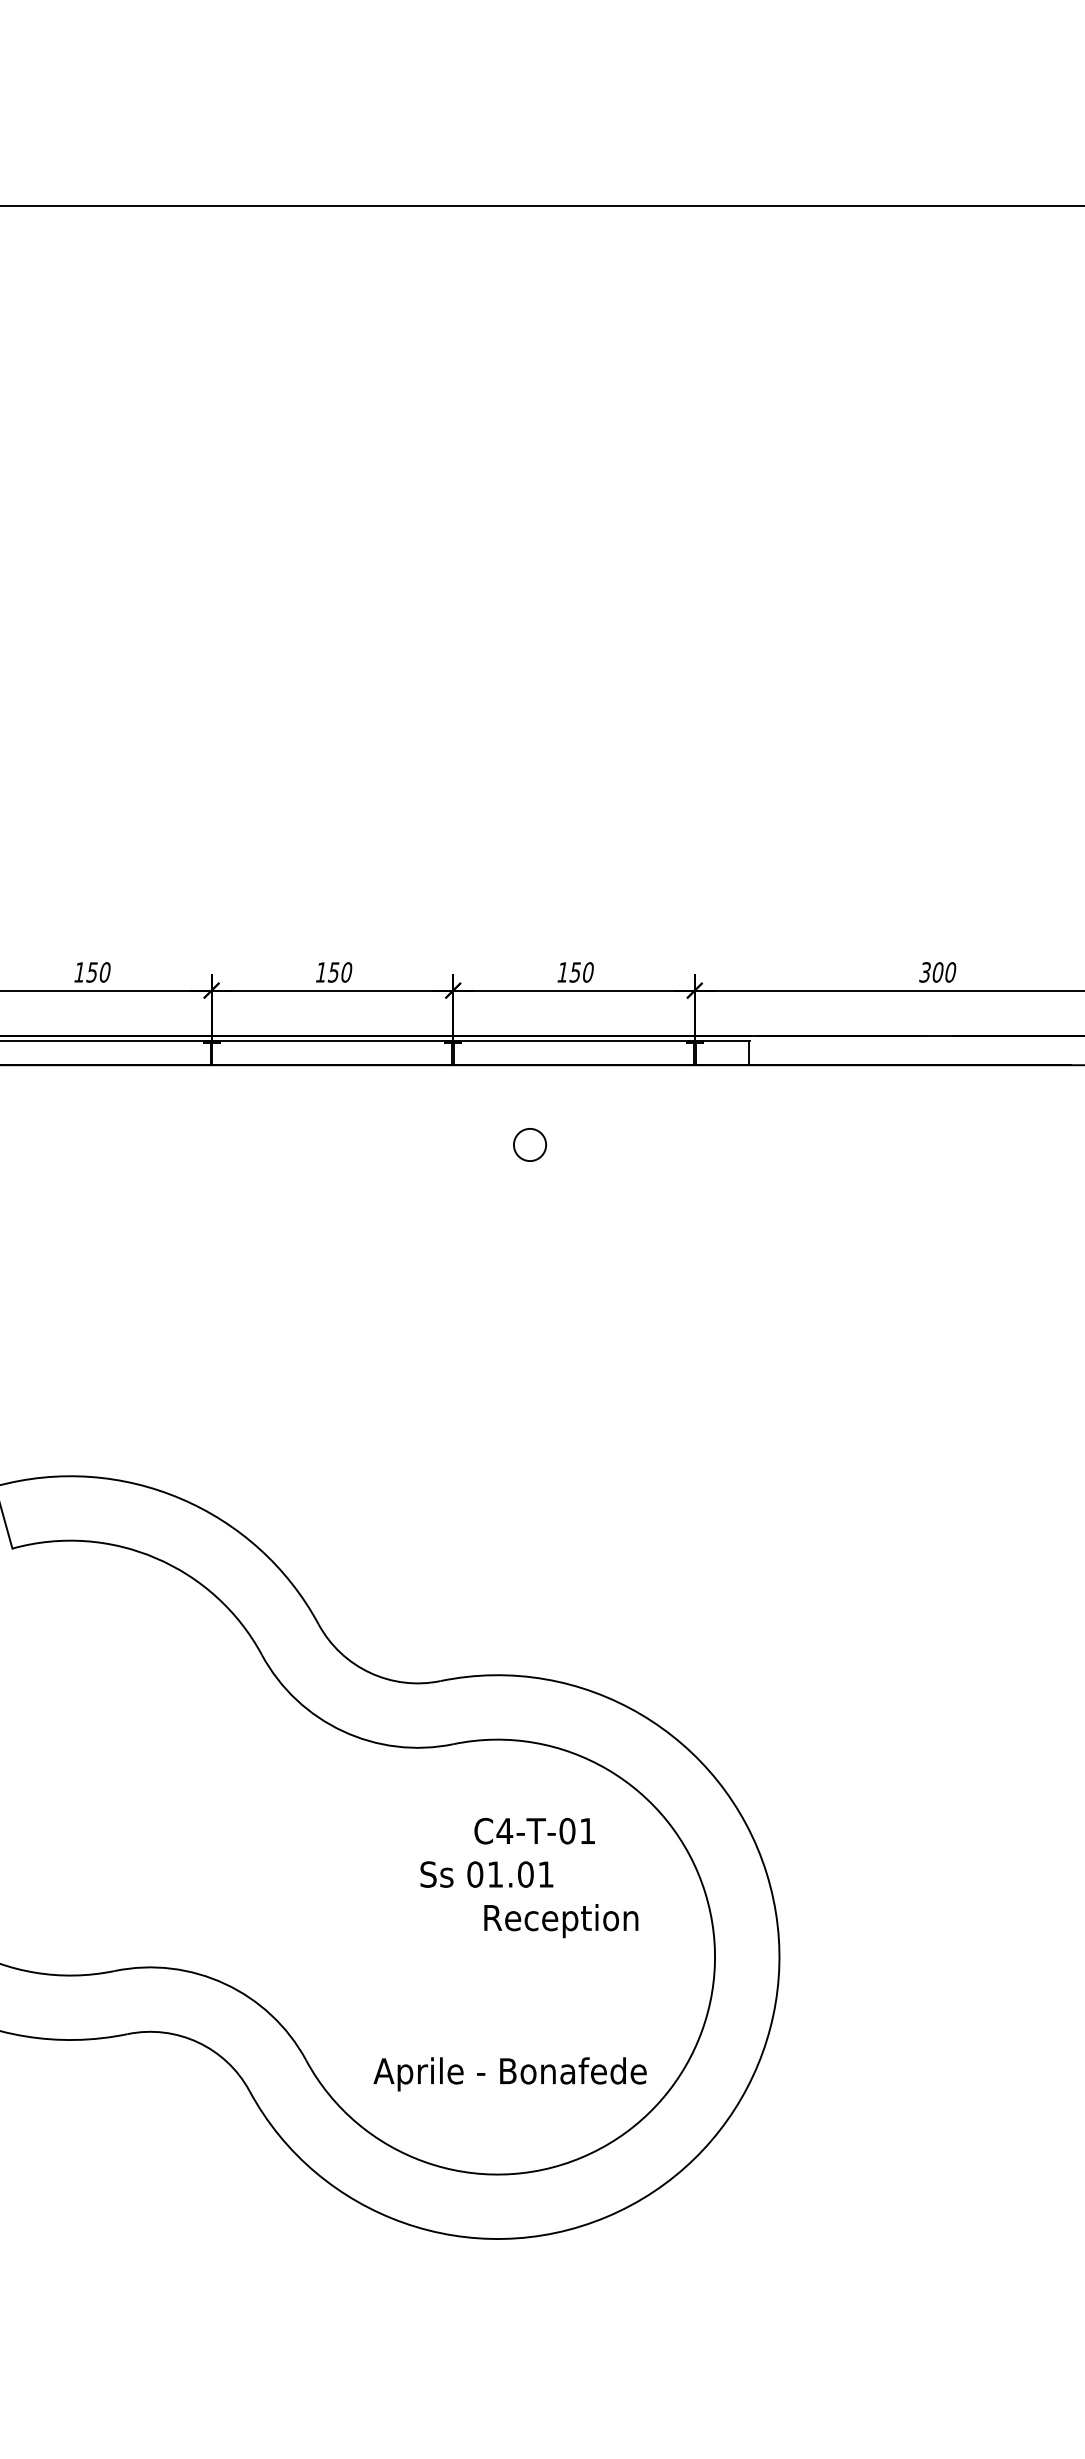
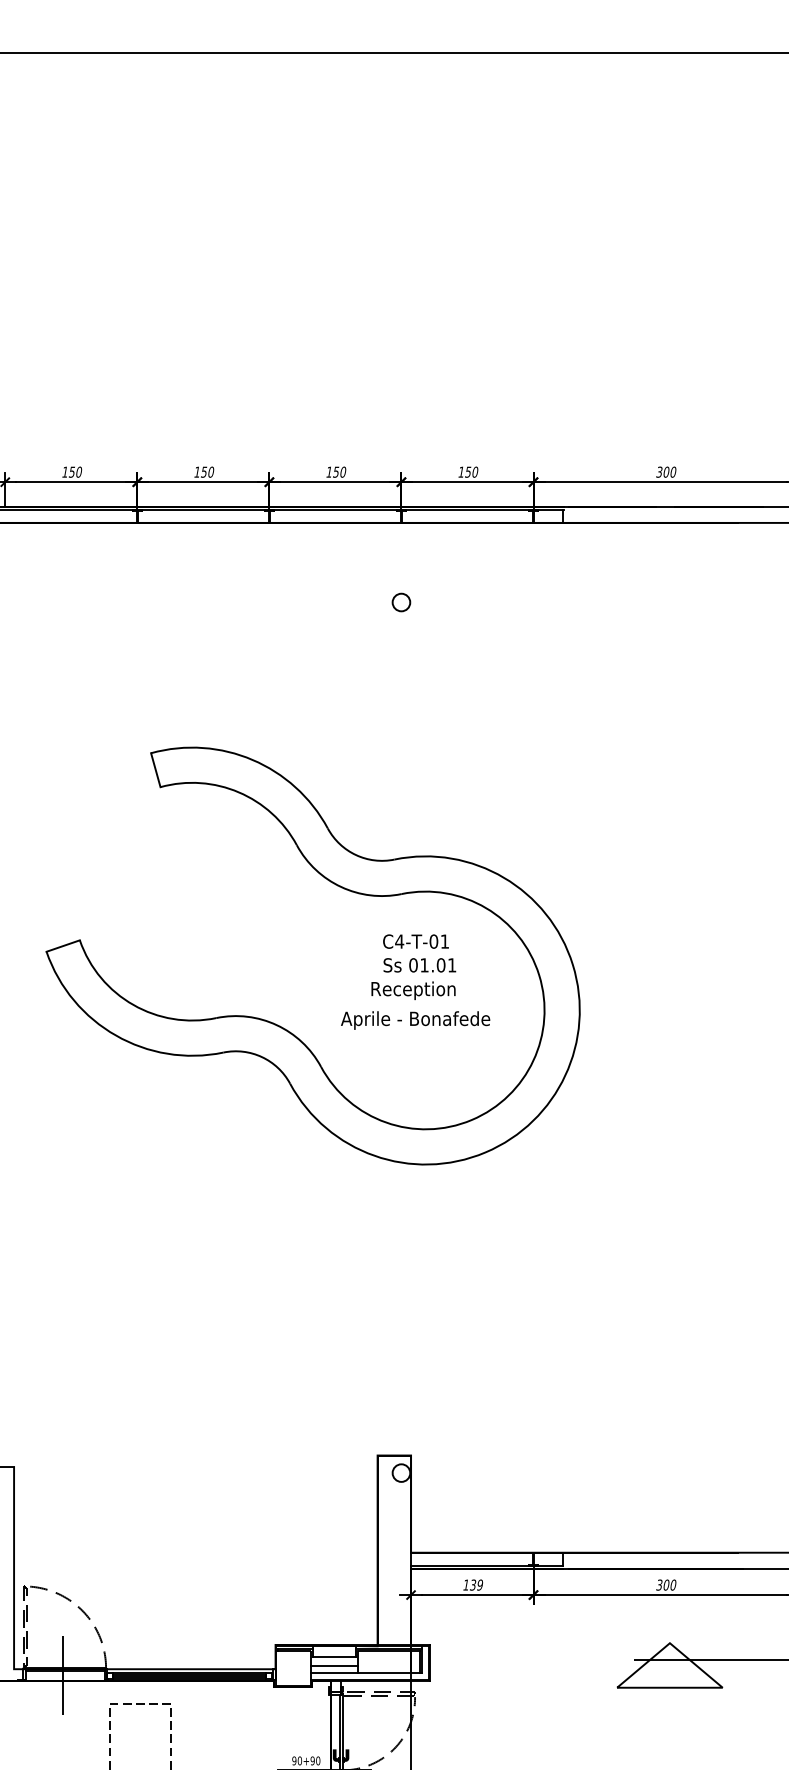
circle: (530, 1144) -> (401, 602), moved
text: (533, 1830) -> (415, 941), moved
text: (561, 1920) -> (413, 990), moved
text: (510, 2074) -> (415, 1020), moved

